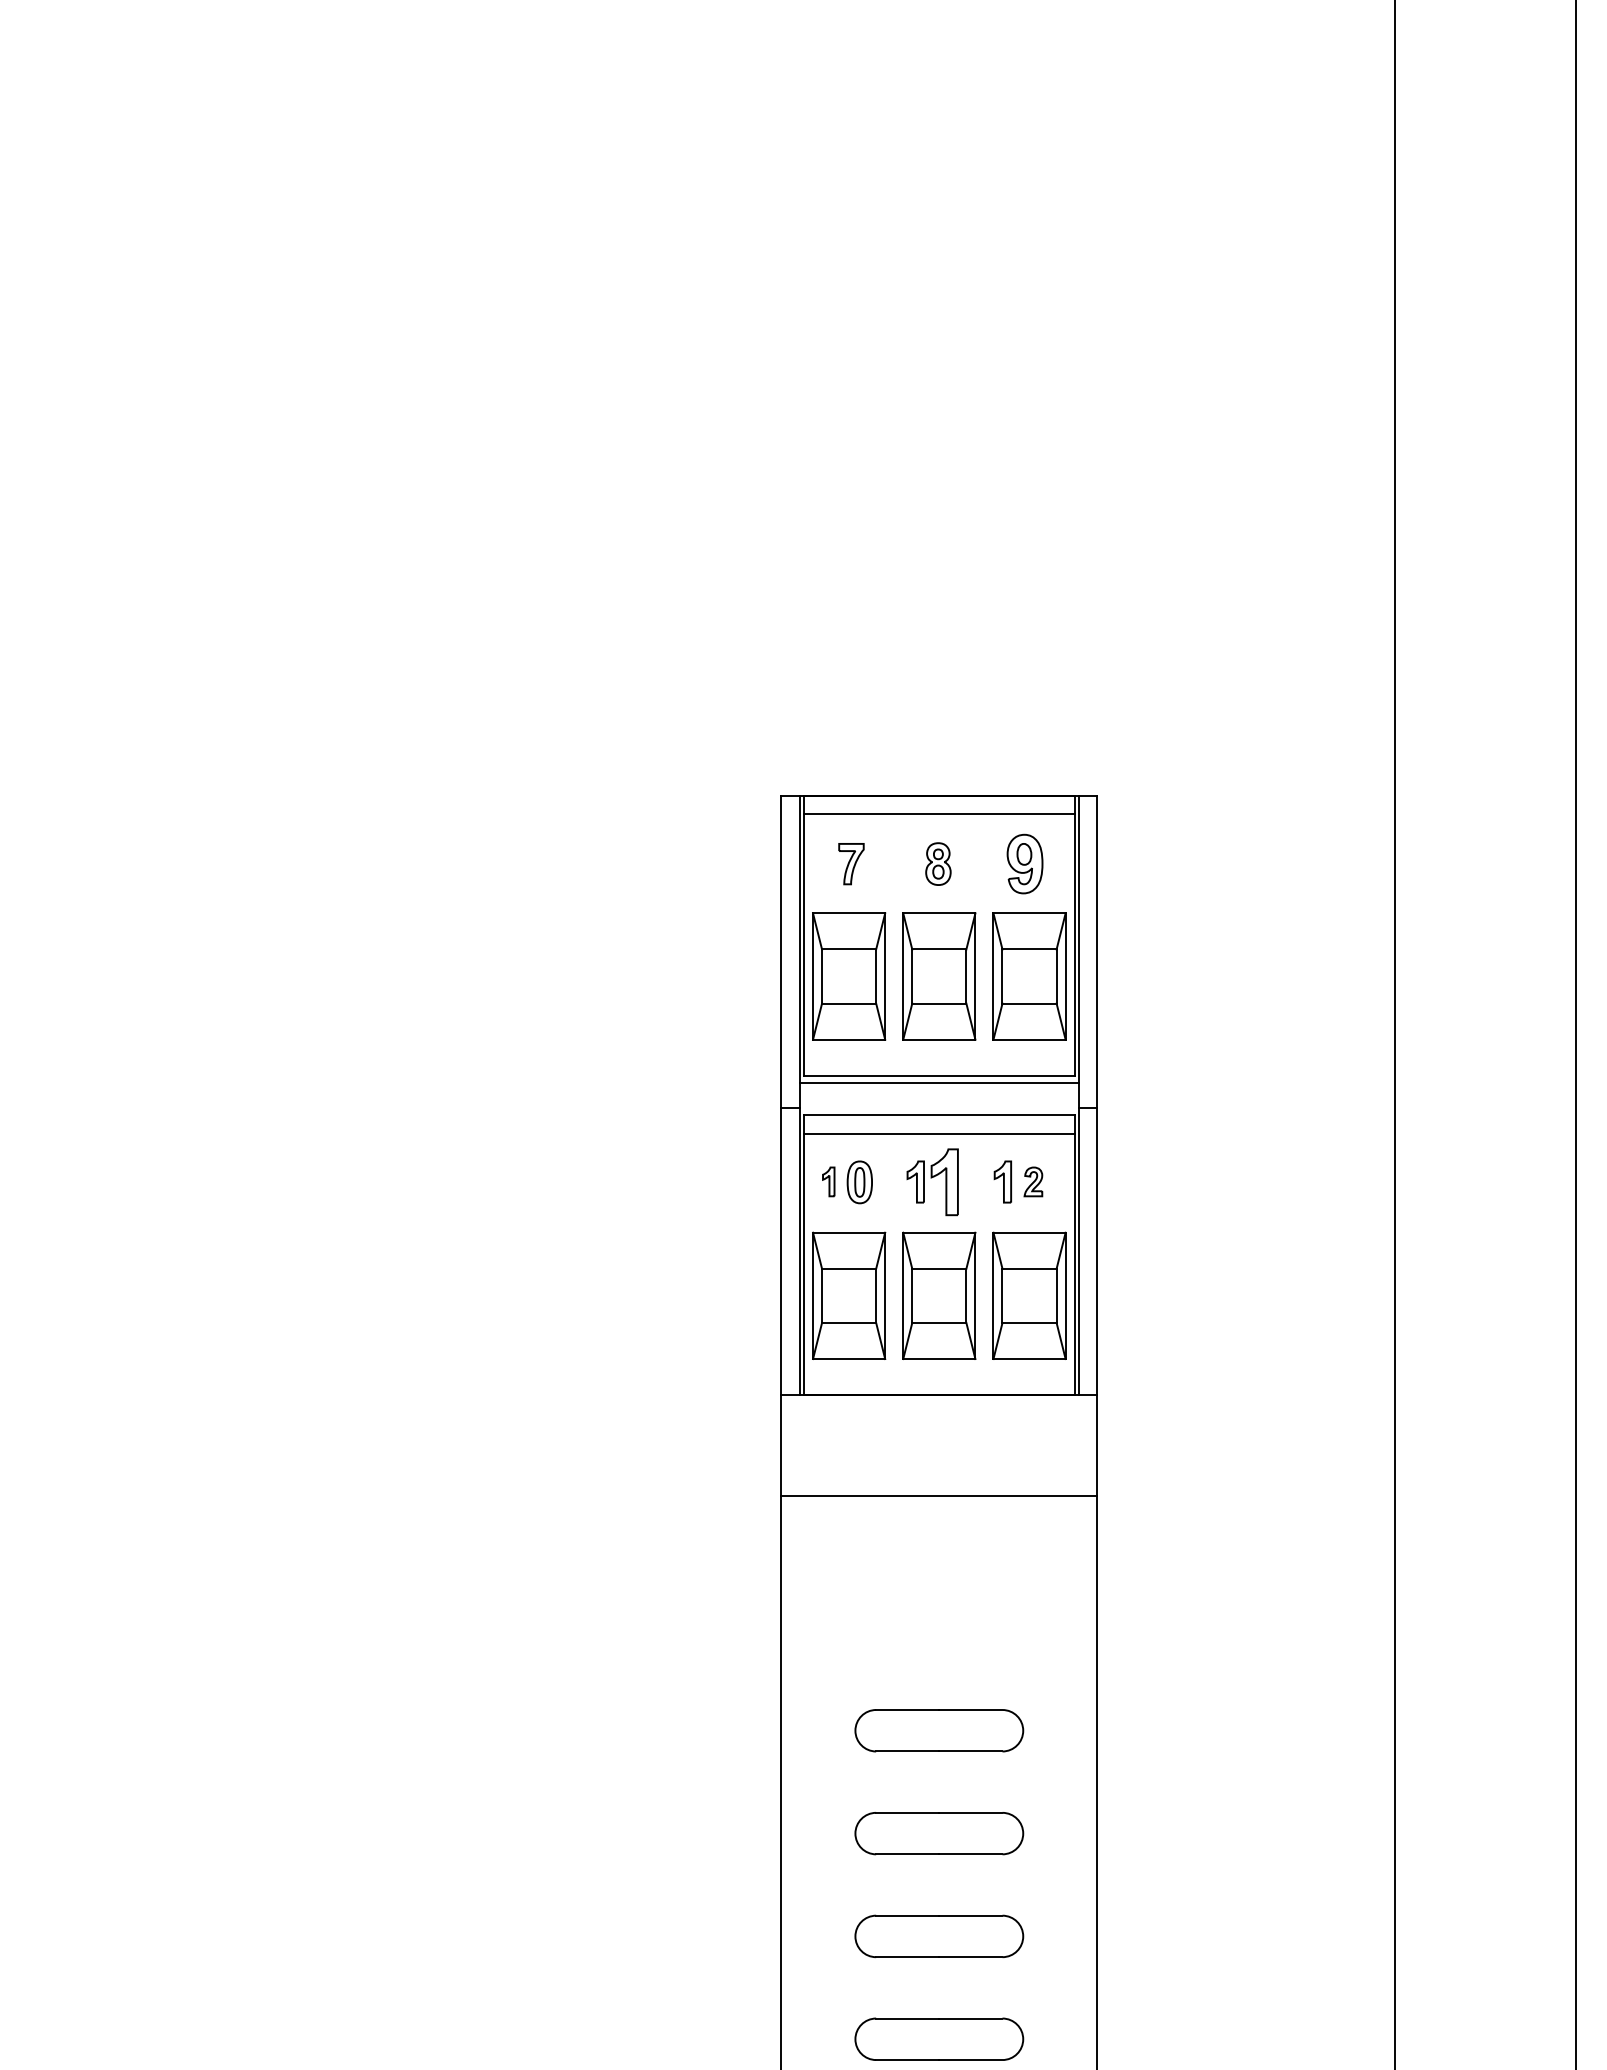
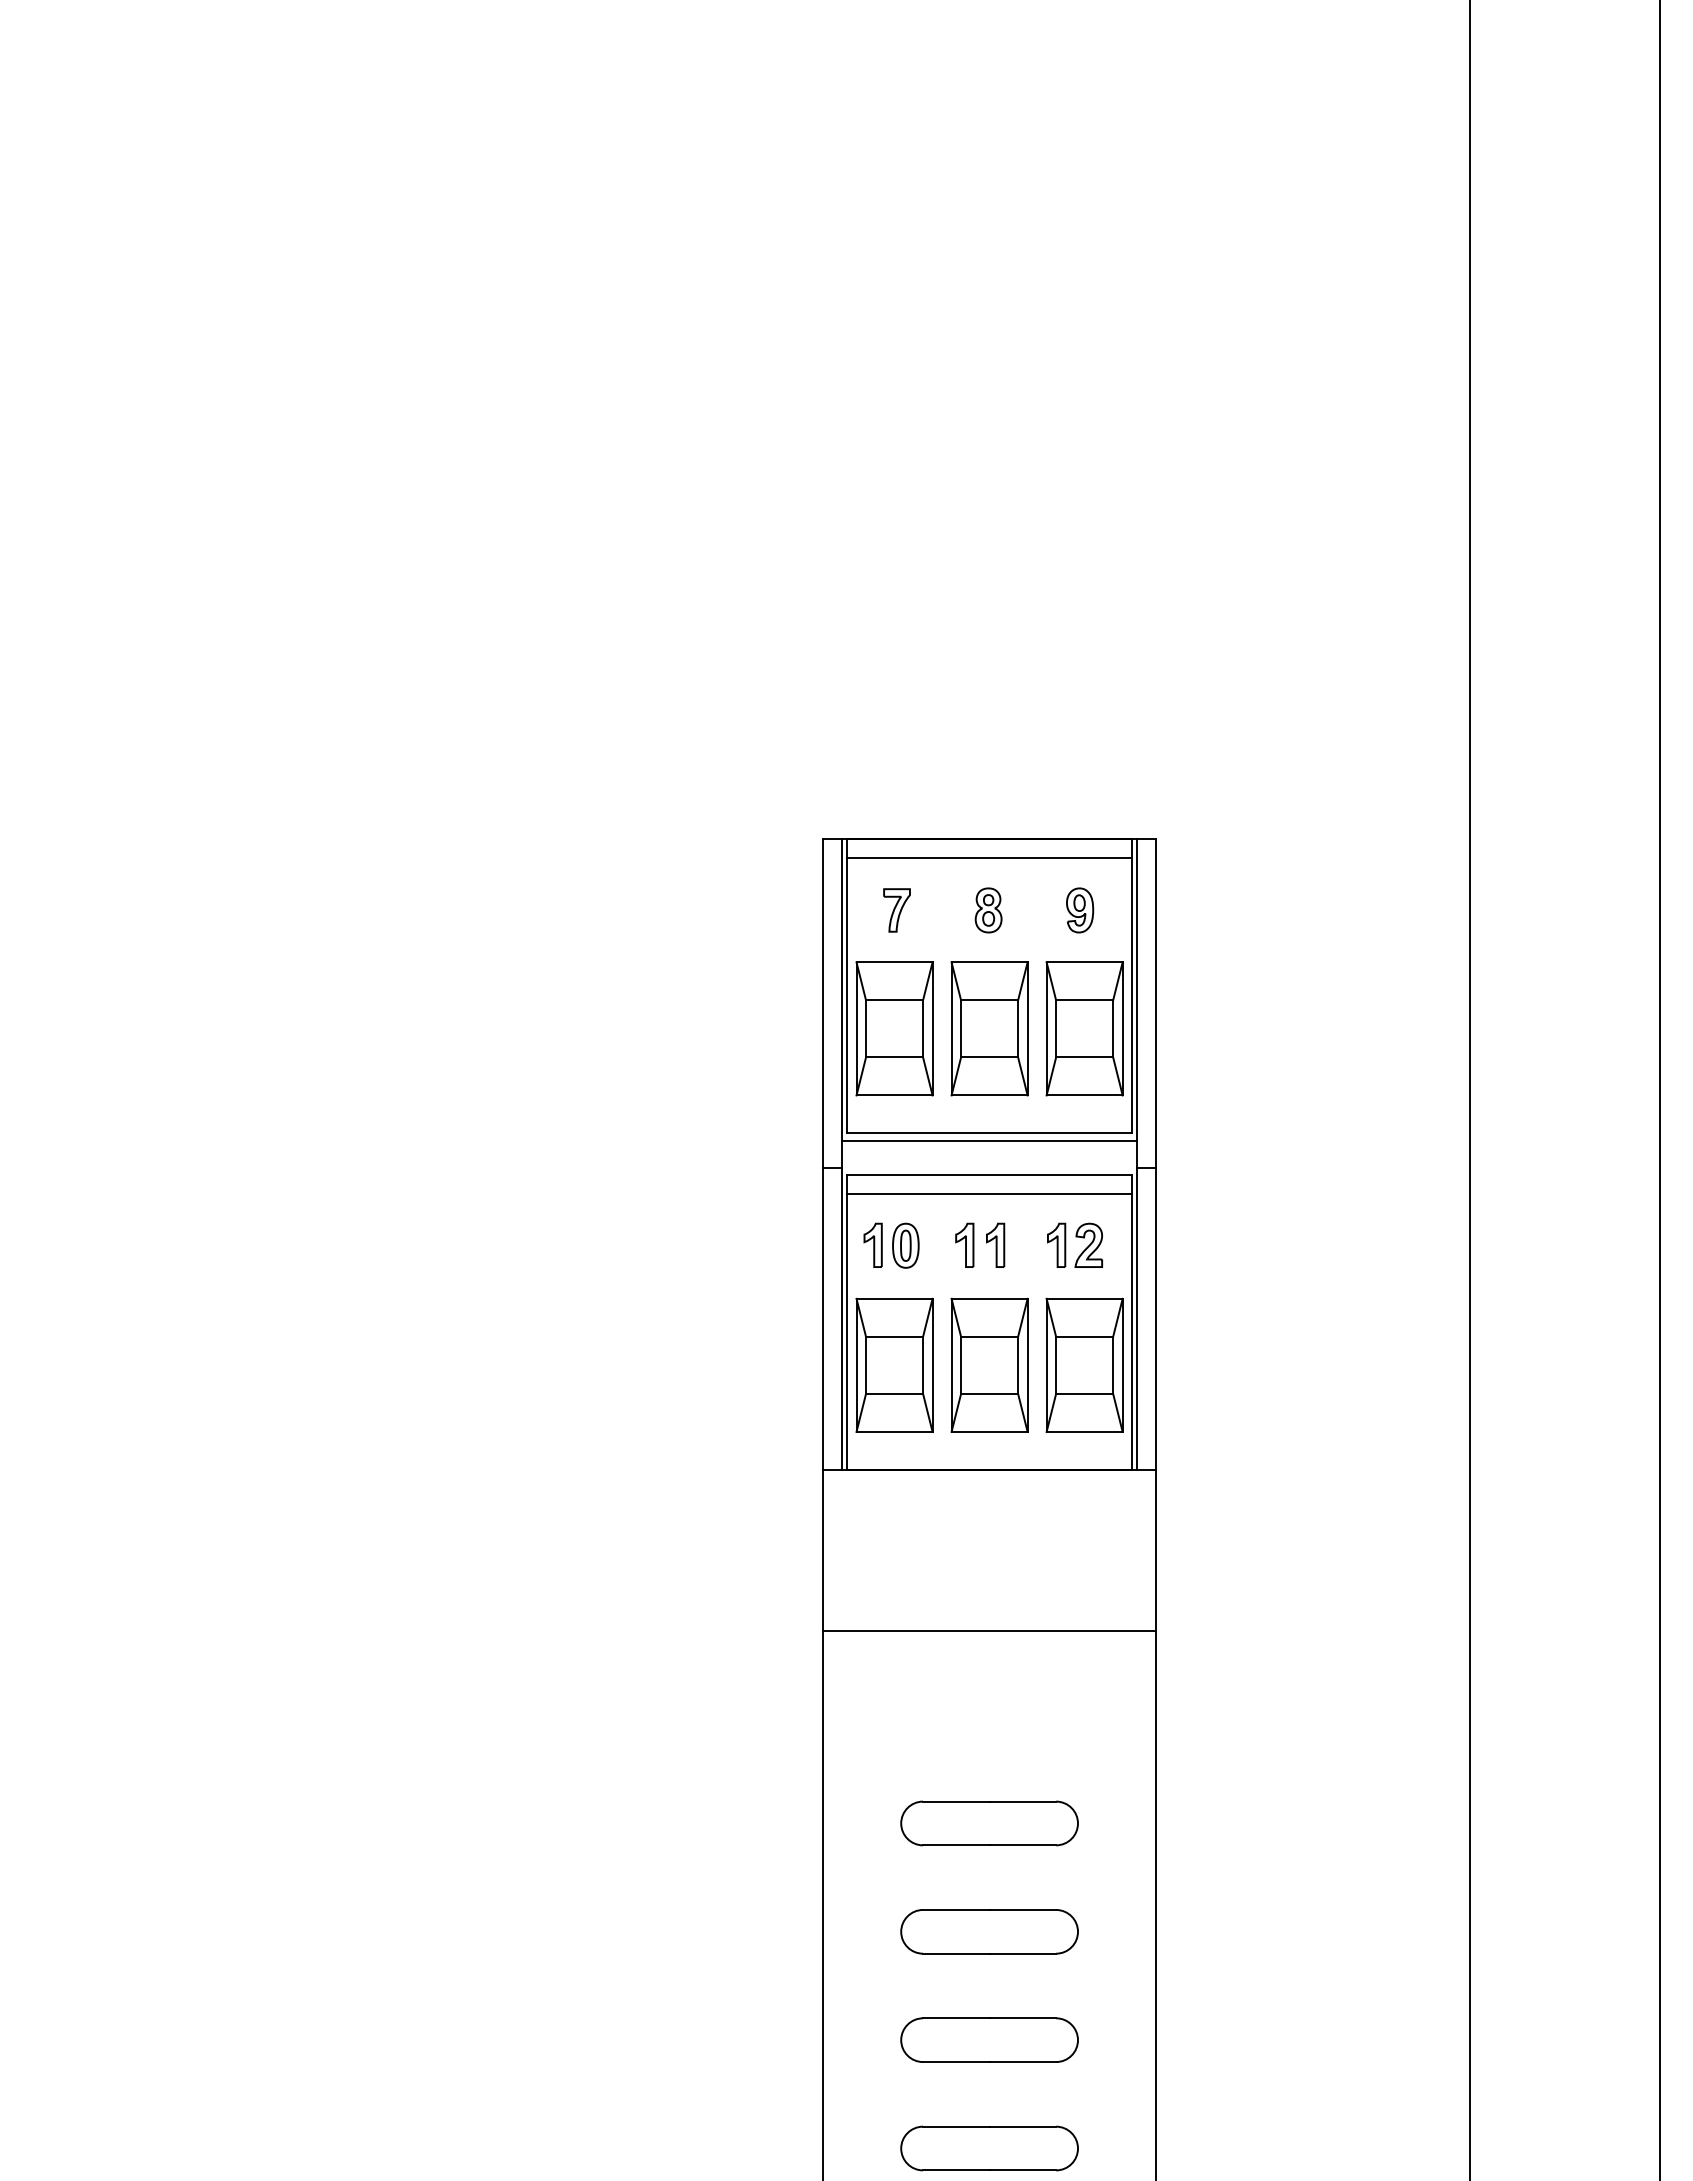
part: (1025, 864) -> (1080, 910), size x0.71
part: (828, 1181) -> (872, 1244), size x1.43
part: (944, 1181) -> (995, 1244), size x0.62
part: (1033, 1181) -> (1088, 1244), size x1.43
line: (939, 1496) -> (989, 1630), moved

